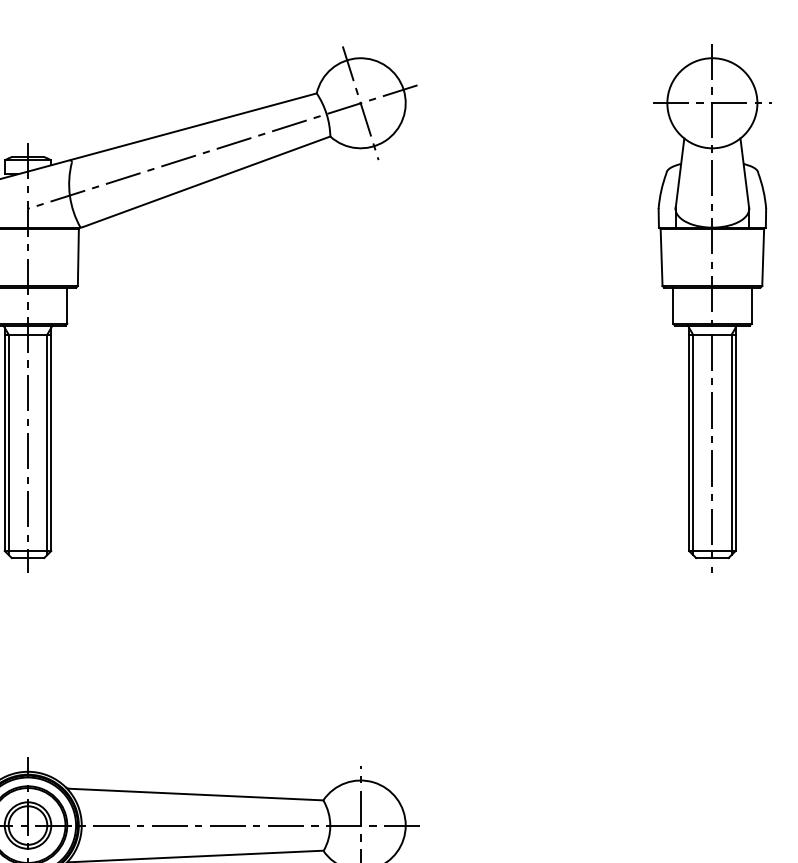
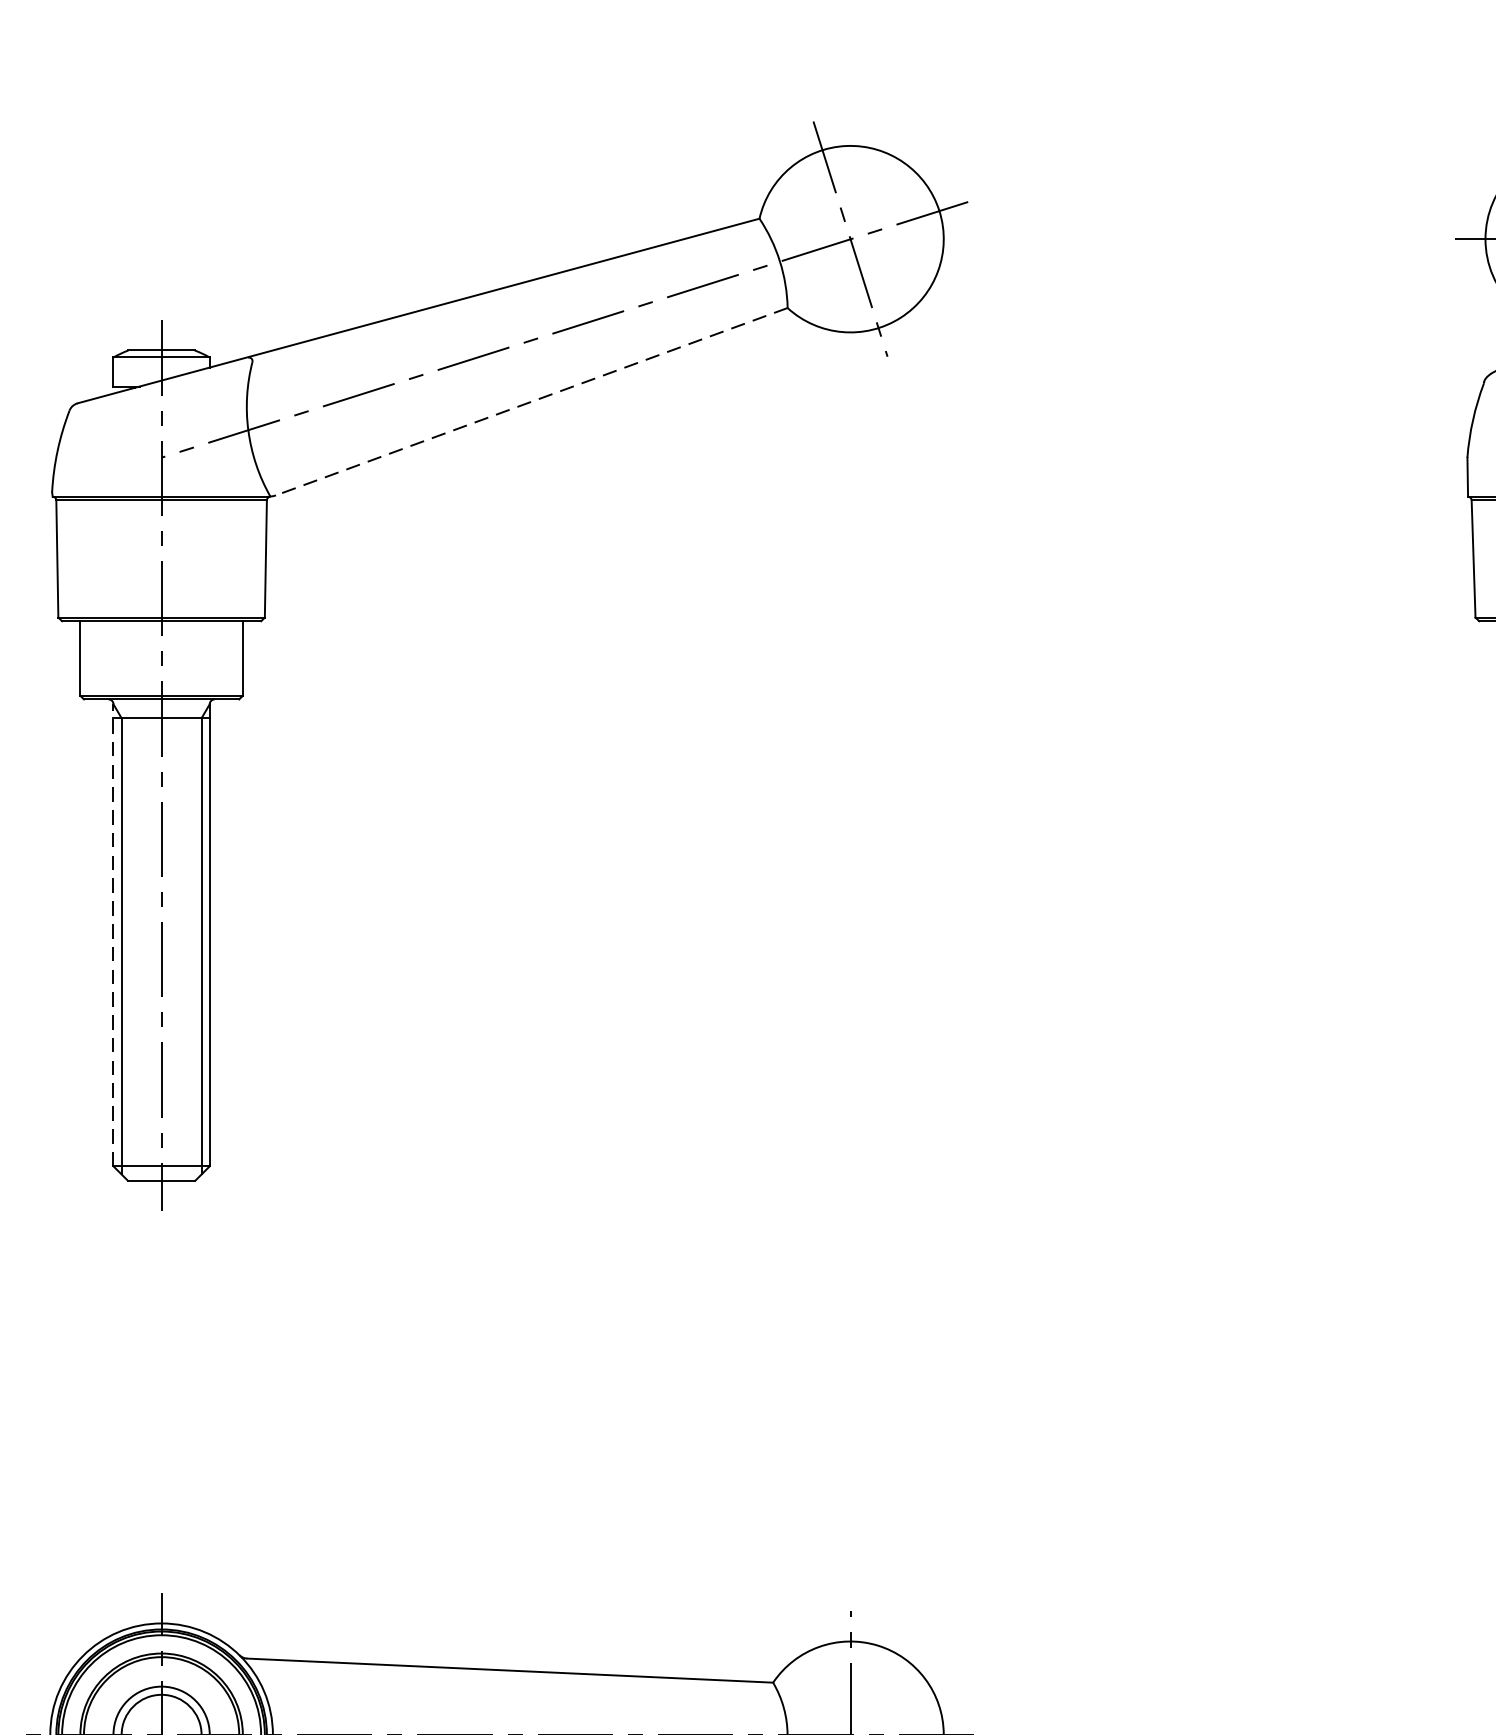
line: (206, 181) -> (531, 401), solid -> dashed
line: (4, 439) -> (112, 935), solid -> dashed

